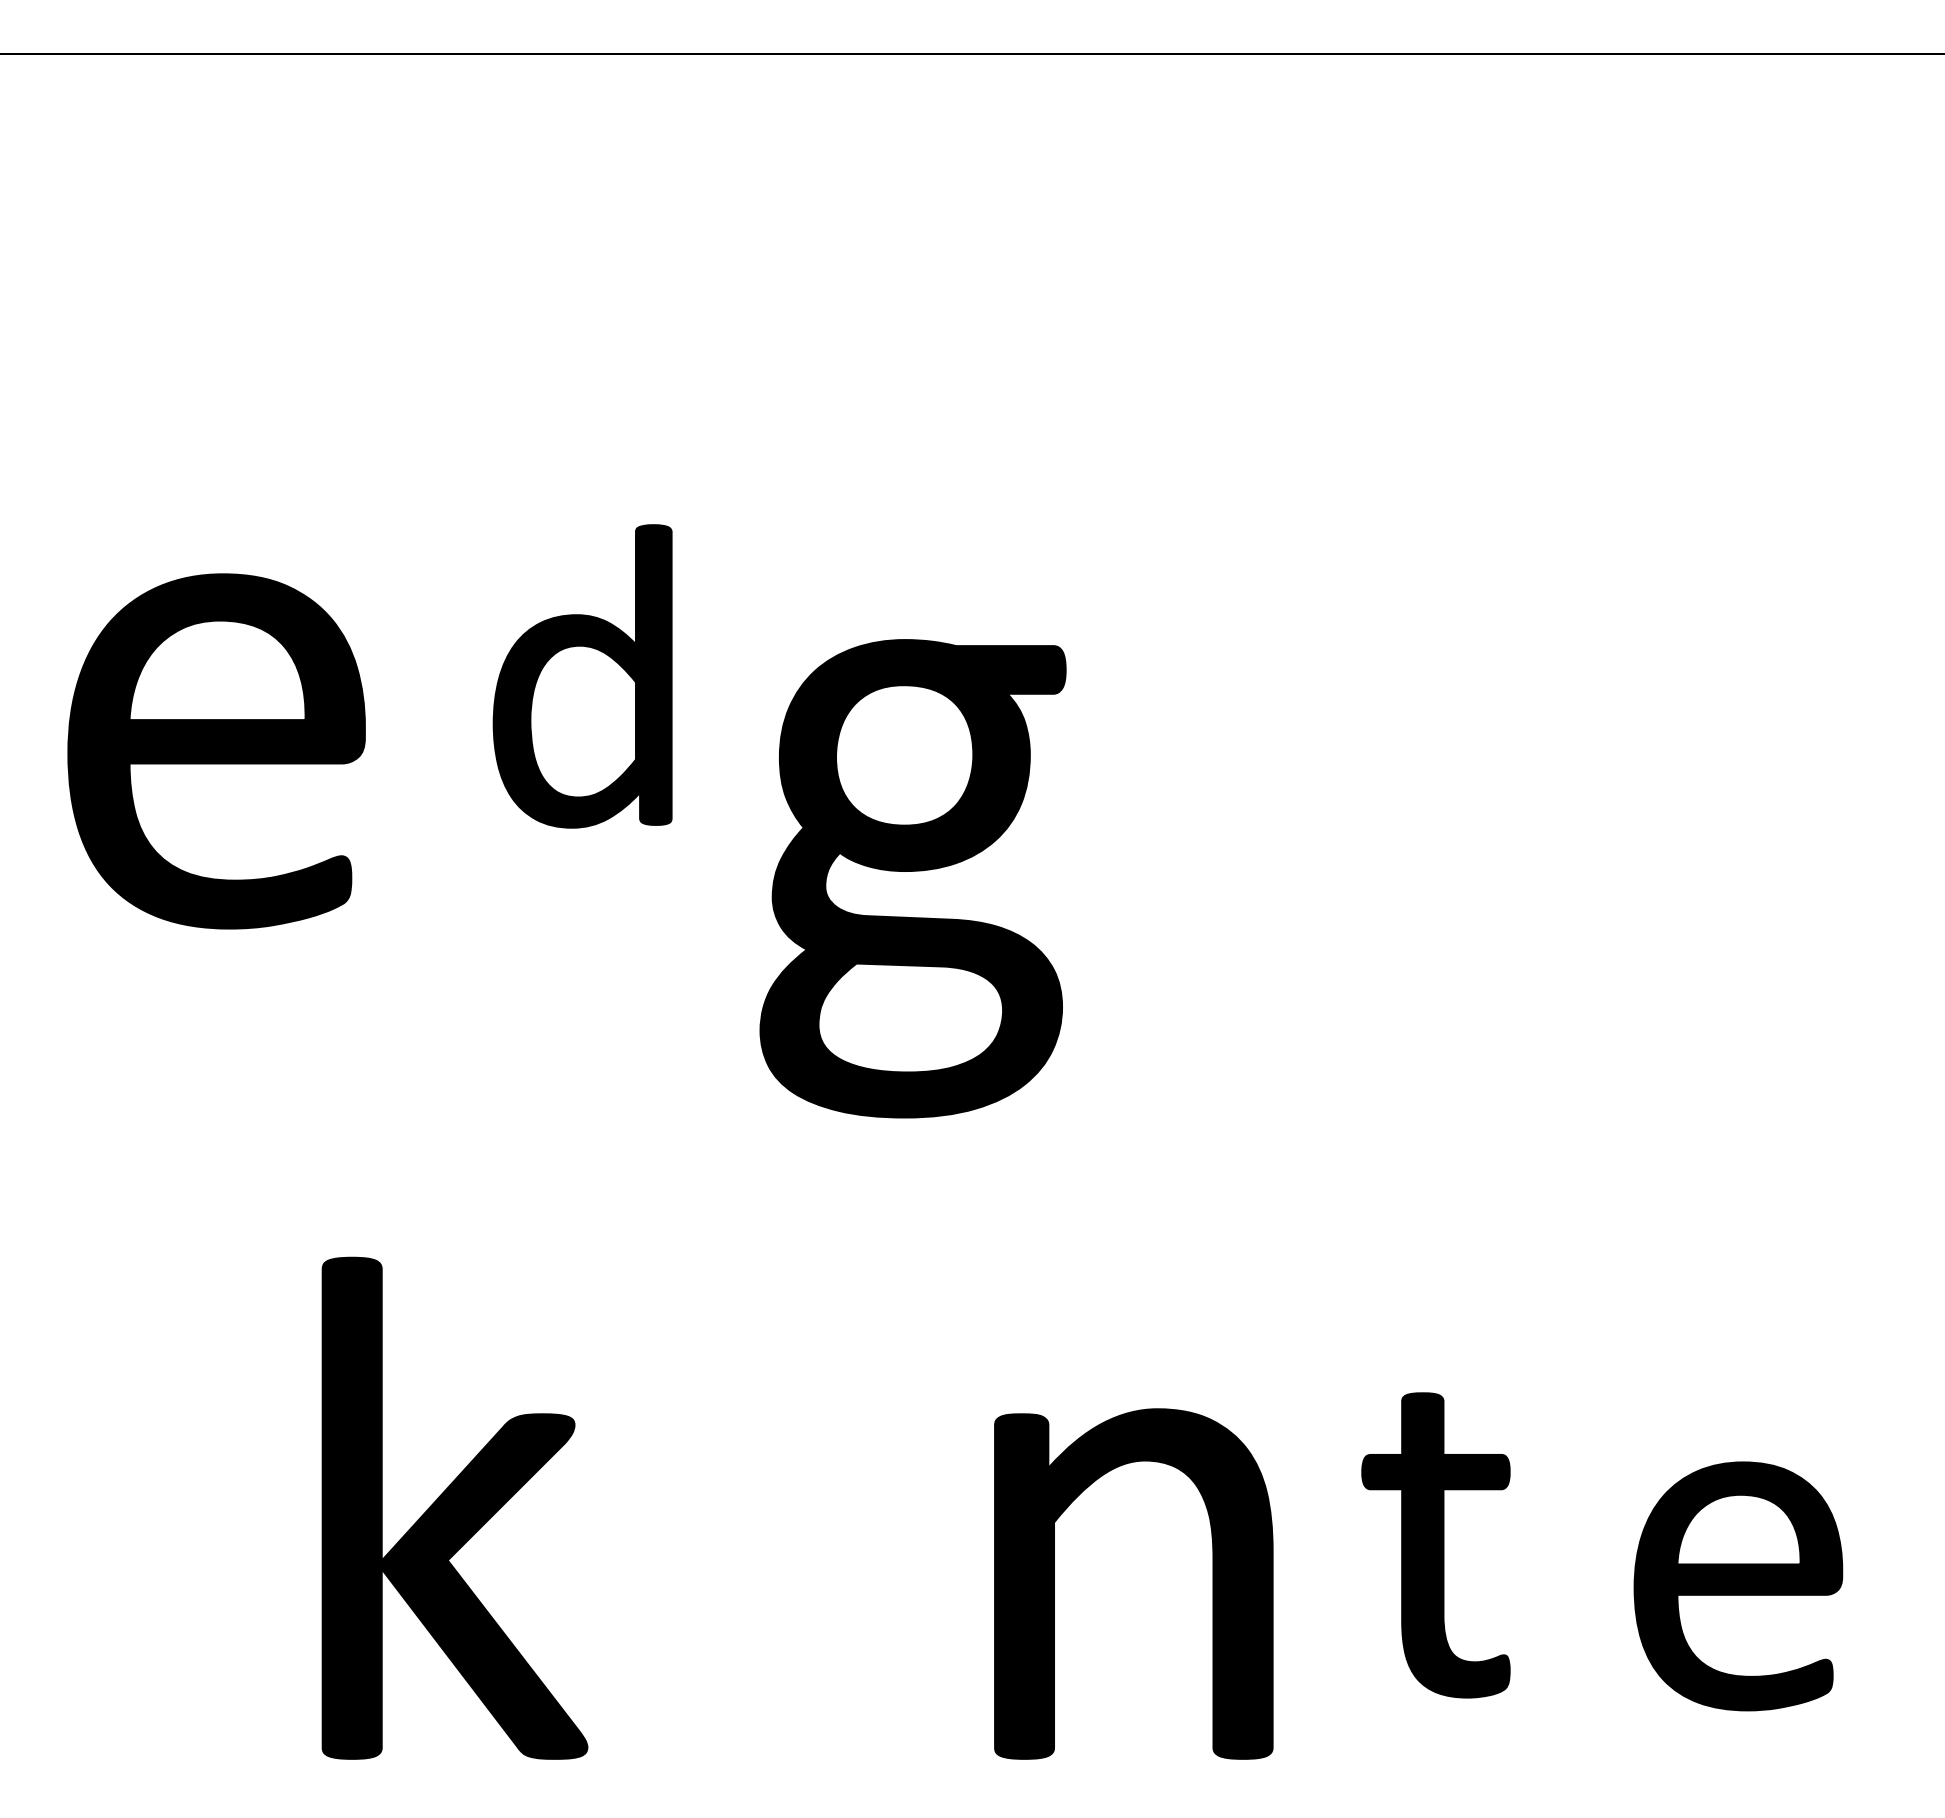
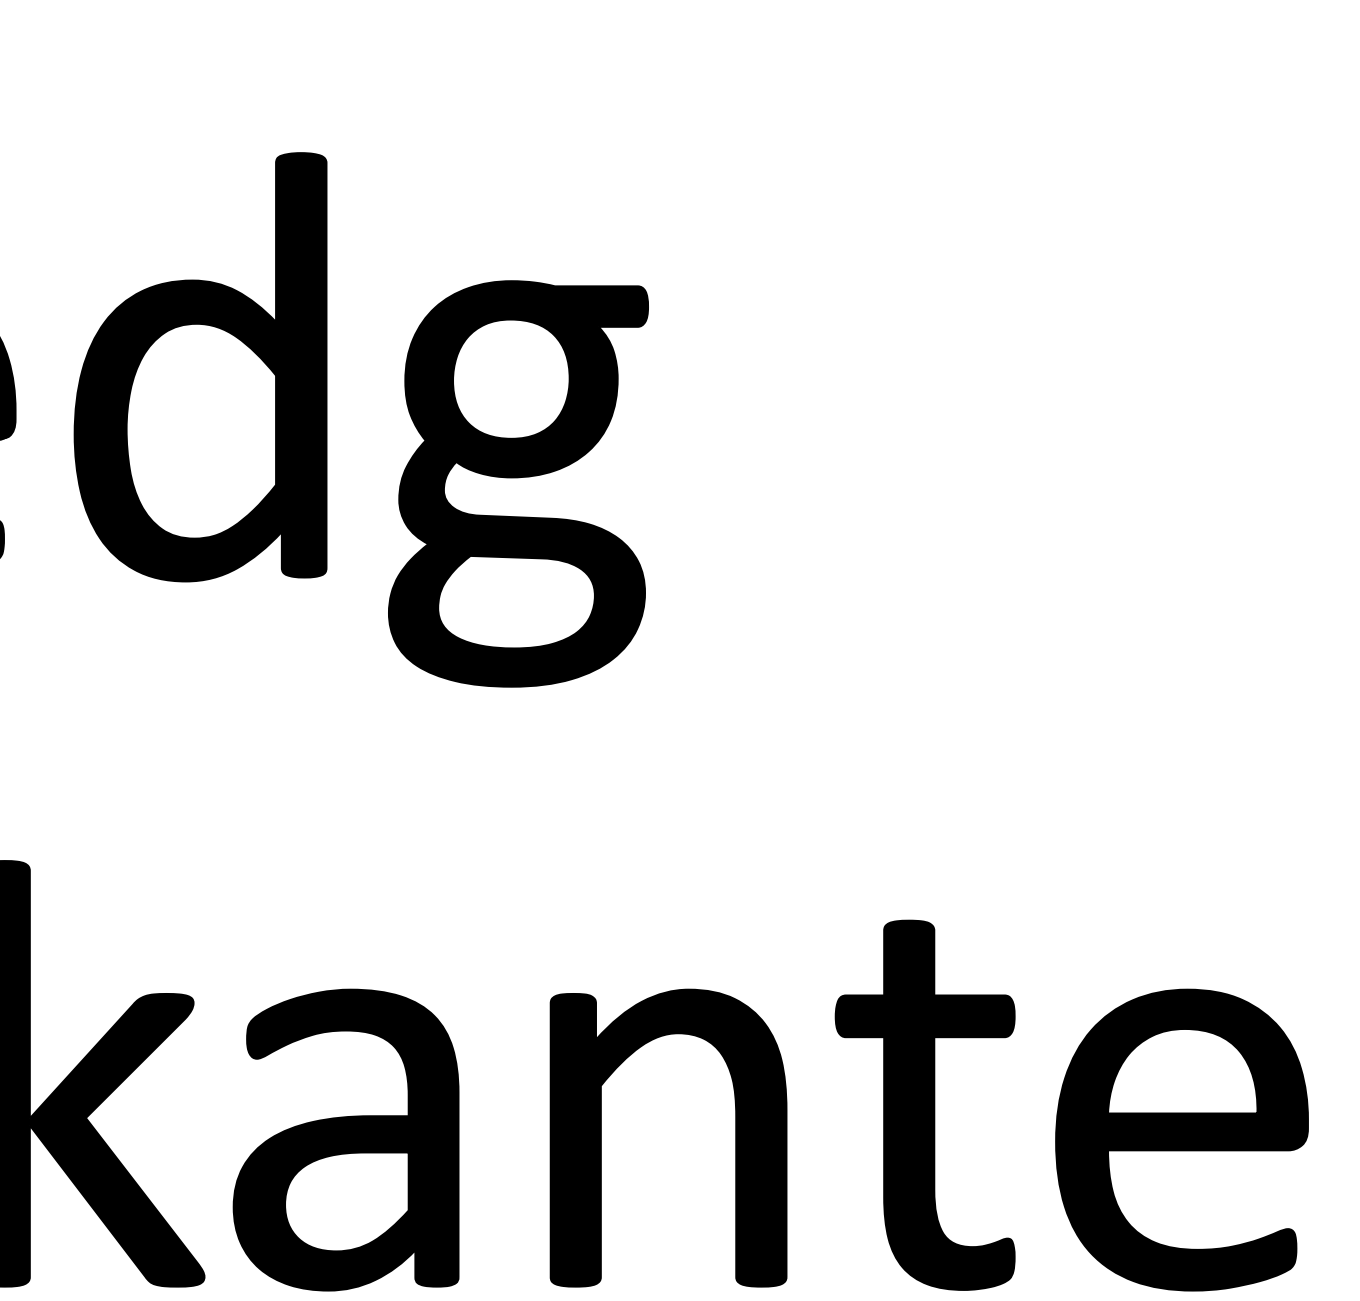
part: (582, 676) -> (200, 367), size x1.67
part: (912, 871) -> (517, 477), moved
part: (1435, 1545) -> (924, 1105), size x1.43
part: (753, 1586) -> (345, 1140), added
part: (1738, 1586) -> (1182, 1140), size x1.43

